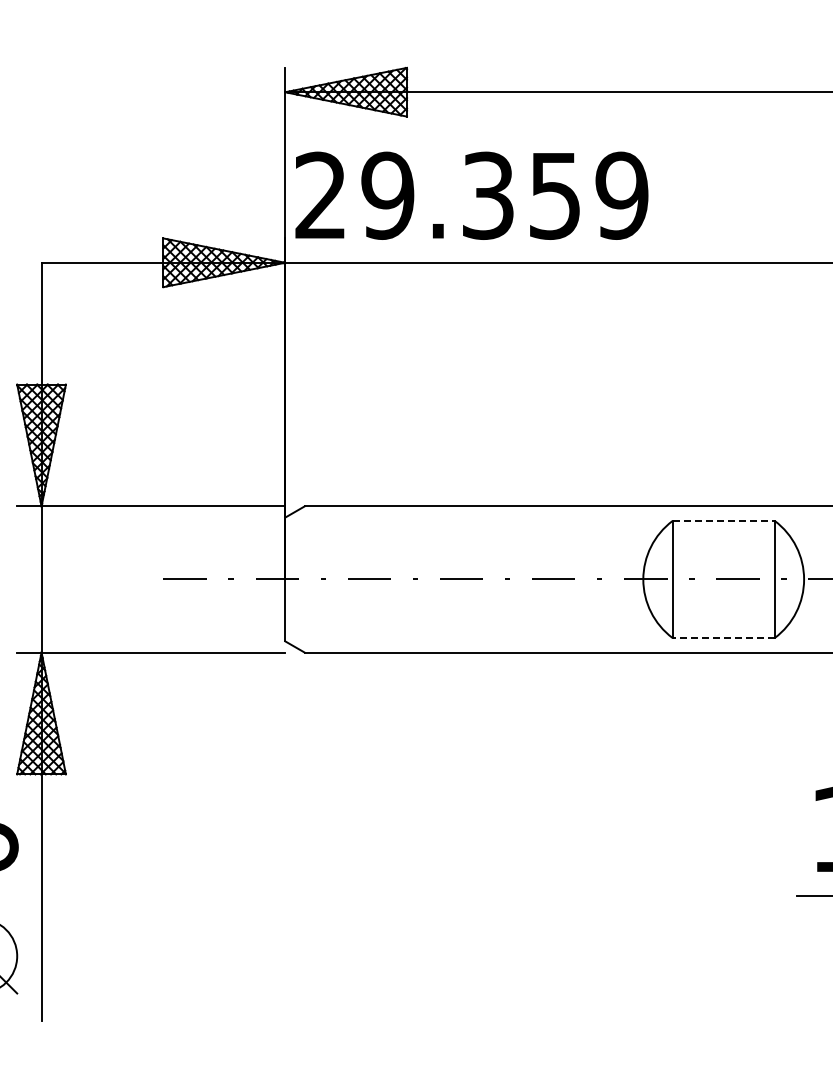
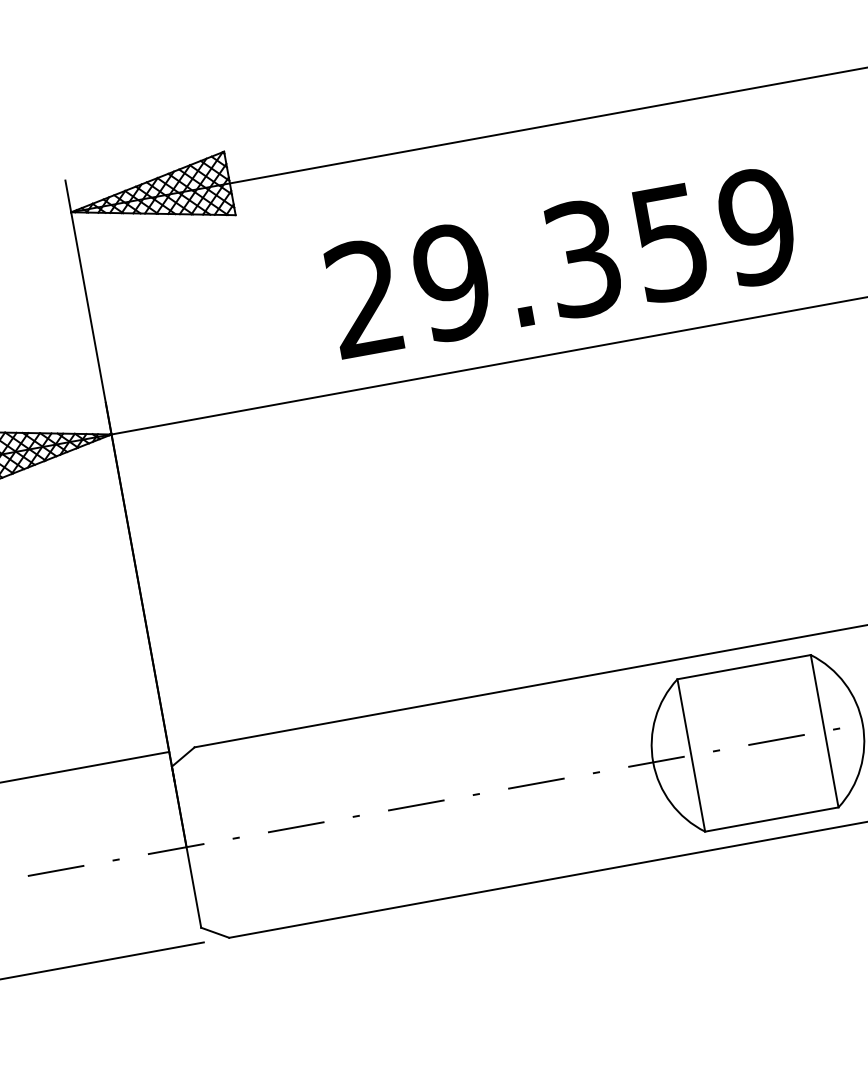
text: (471, 195) -> (561, 262), moved
line: (724, 521) -> (745, 667), dashed -> solid
line: (723, 637) -> (771, 818), dashed -> solid

